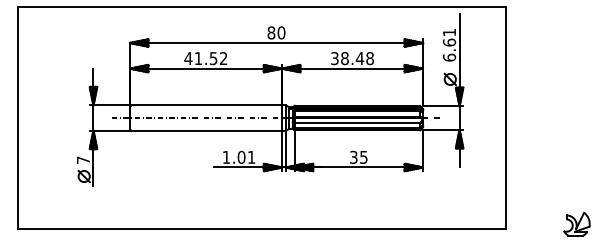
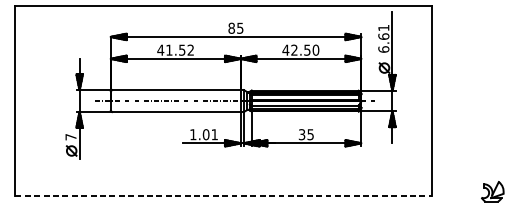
text: (281, 32) -> (240, 27), 80 -> 85
text: (352, 58) -> (300, 50), 38.48 -> 42.50
line: (261, 228) -> (223, 195), solid -> dashed

